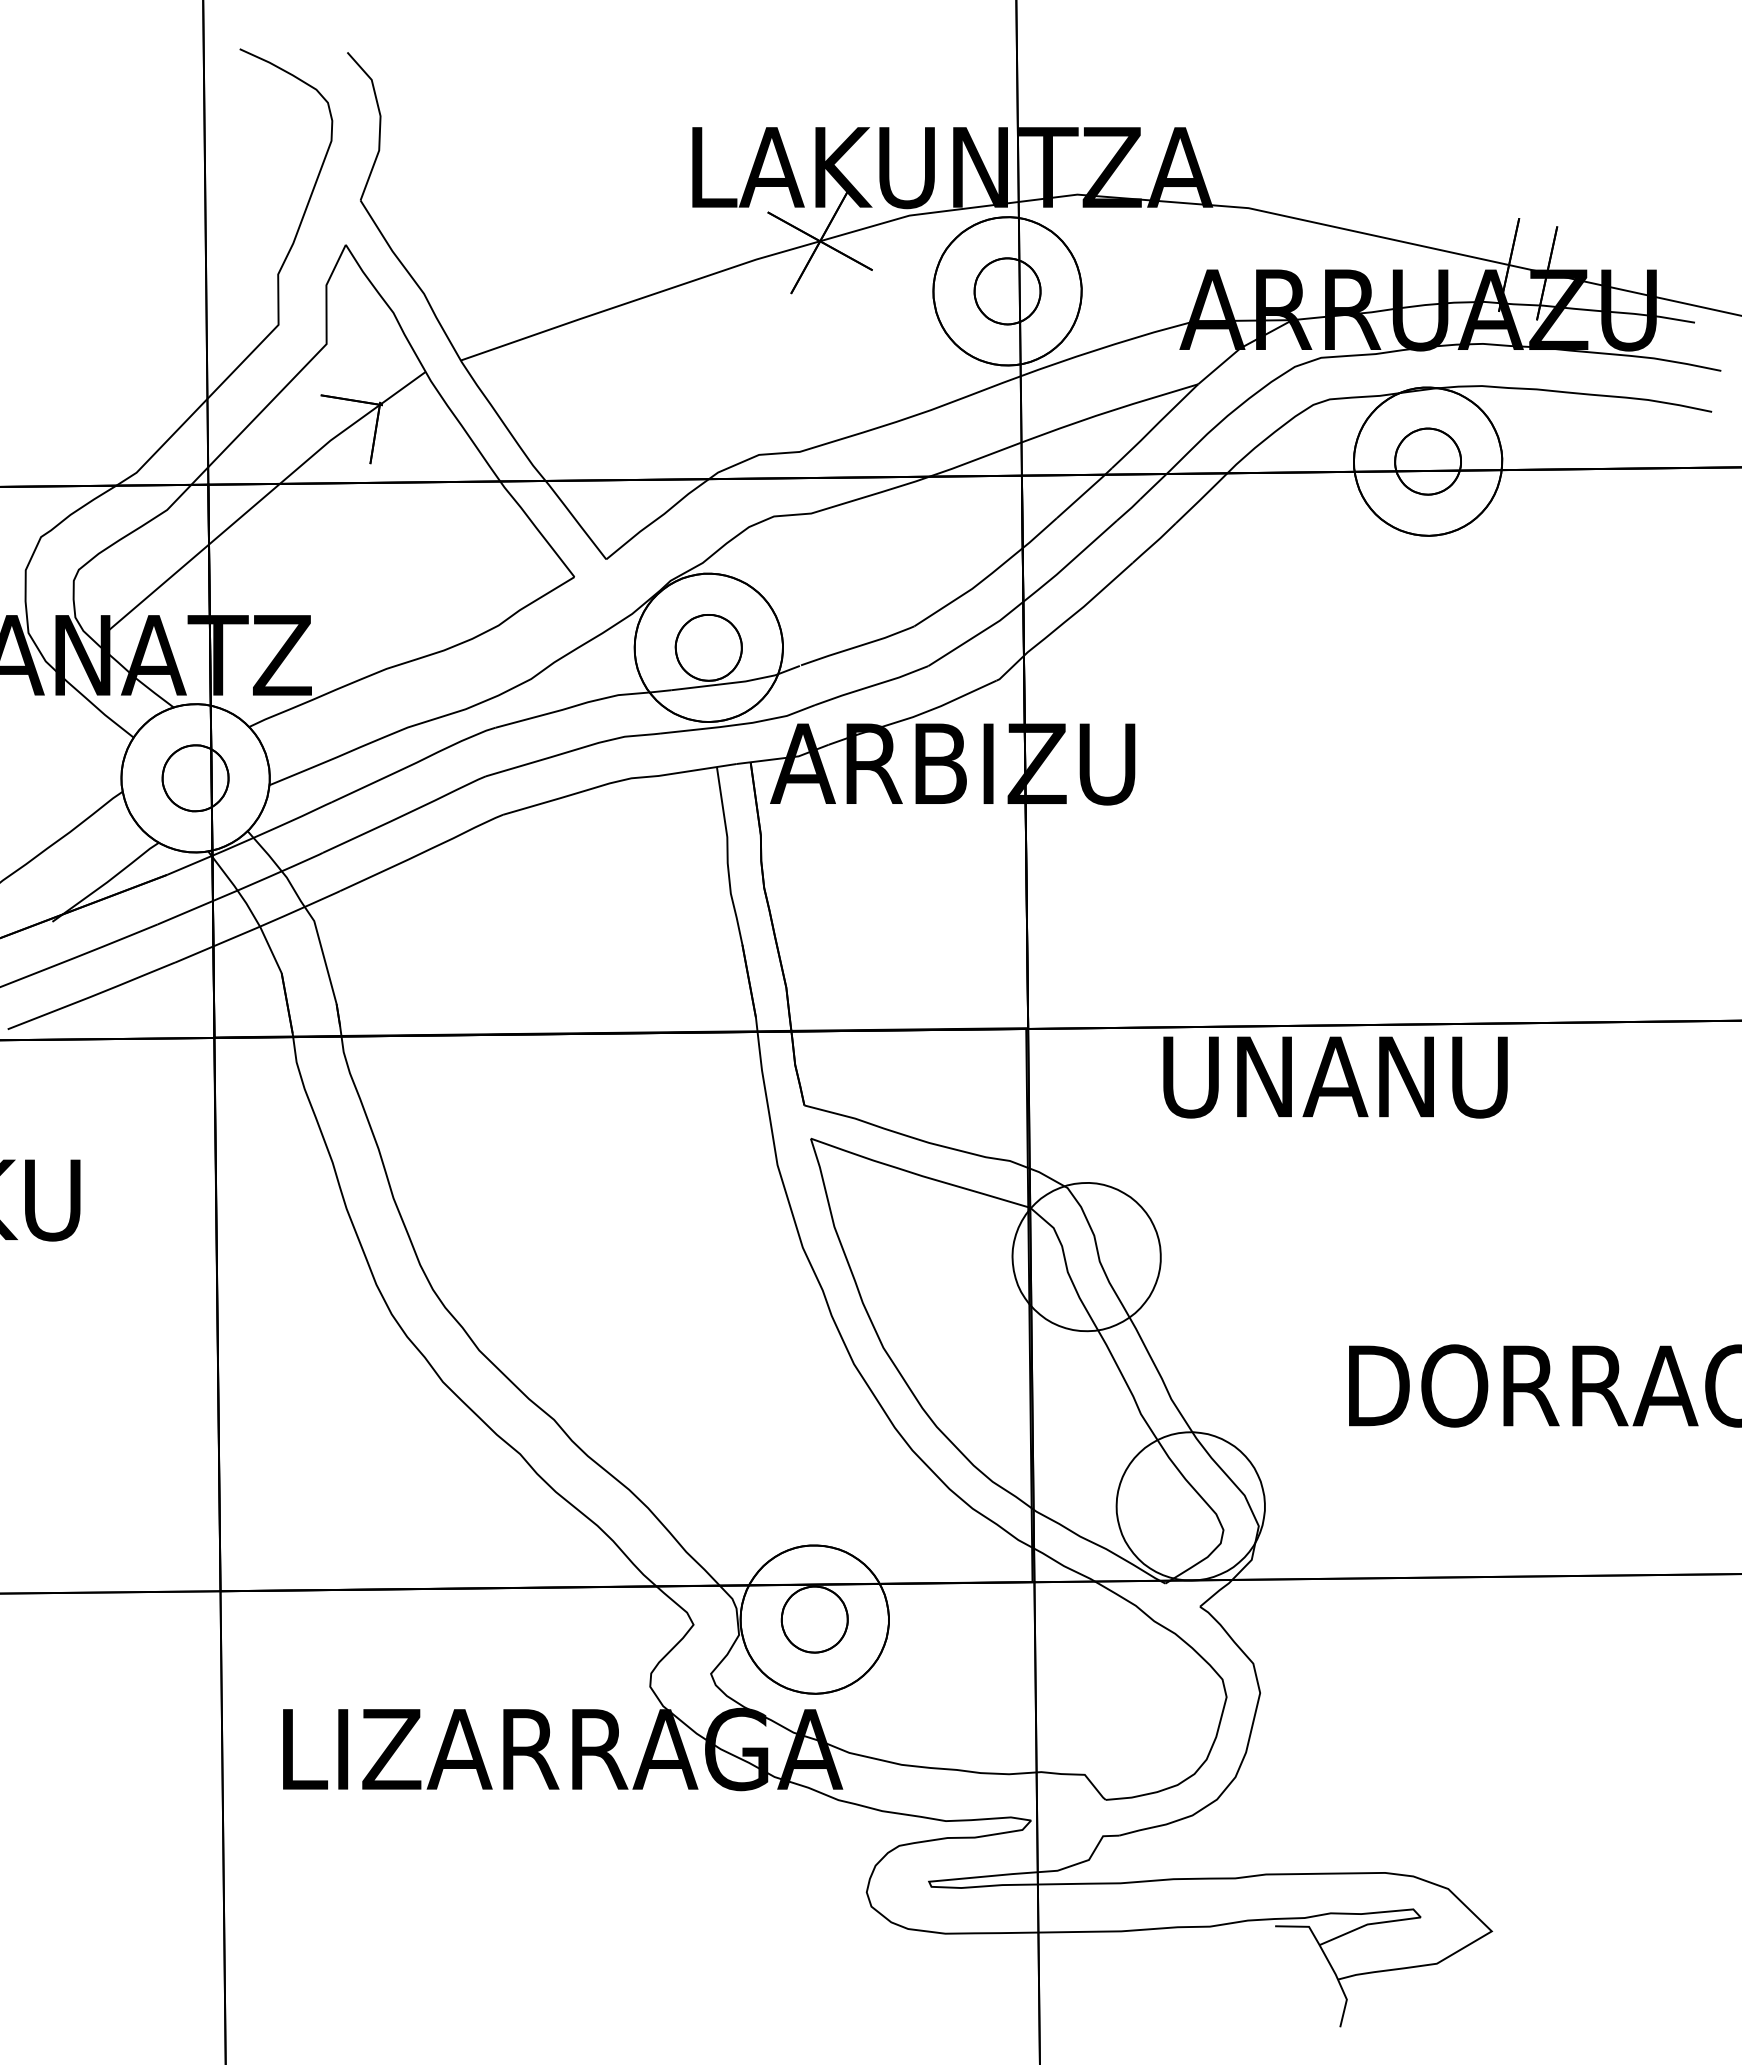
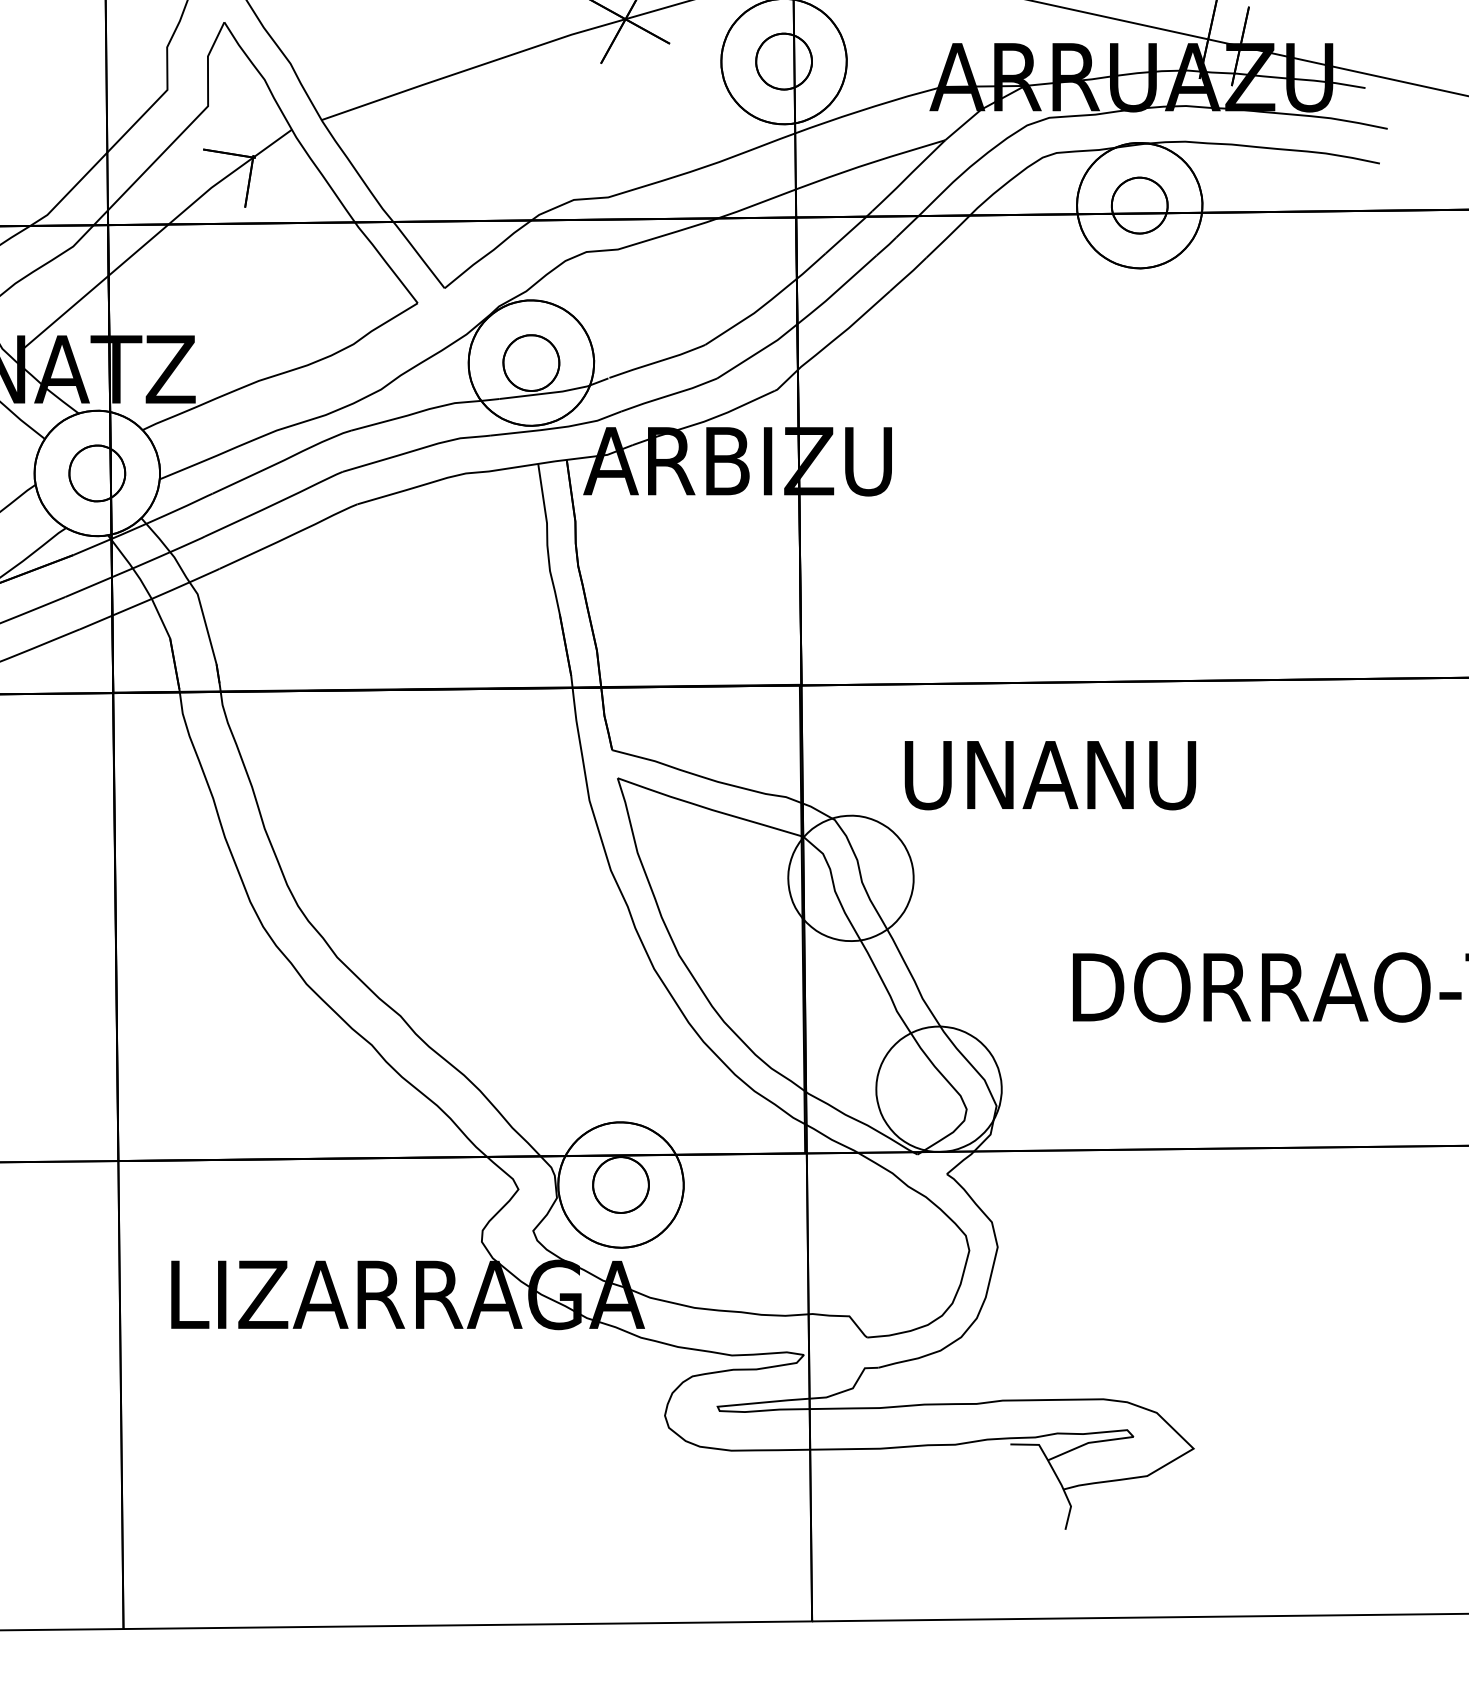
text: (1335, 1077) -> (1050, 775), moved

